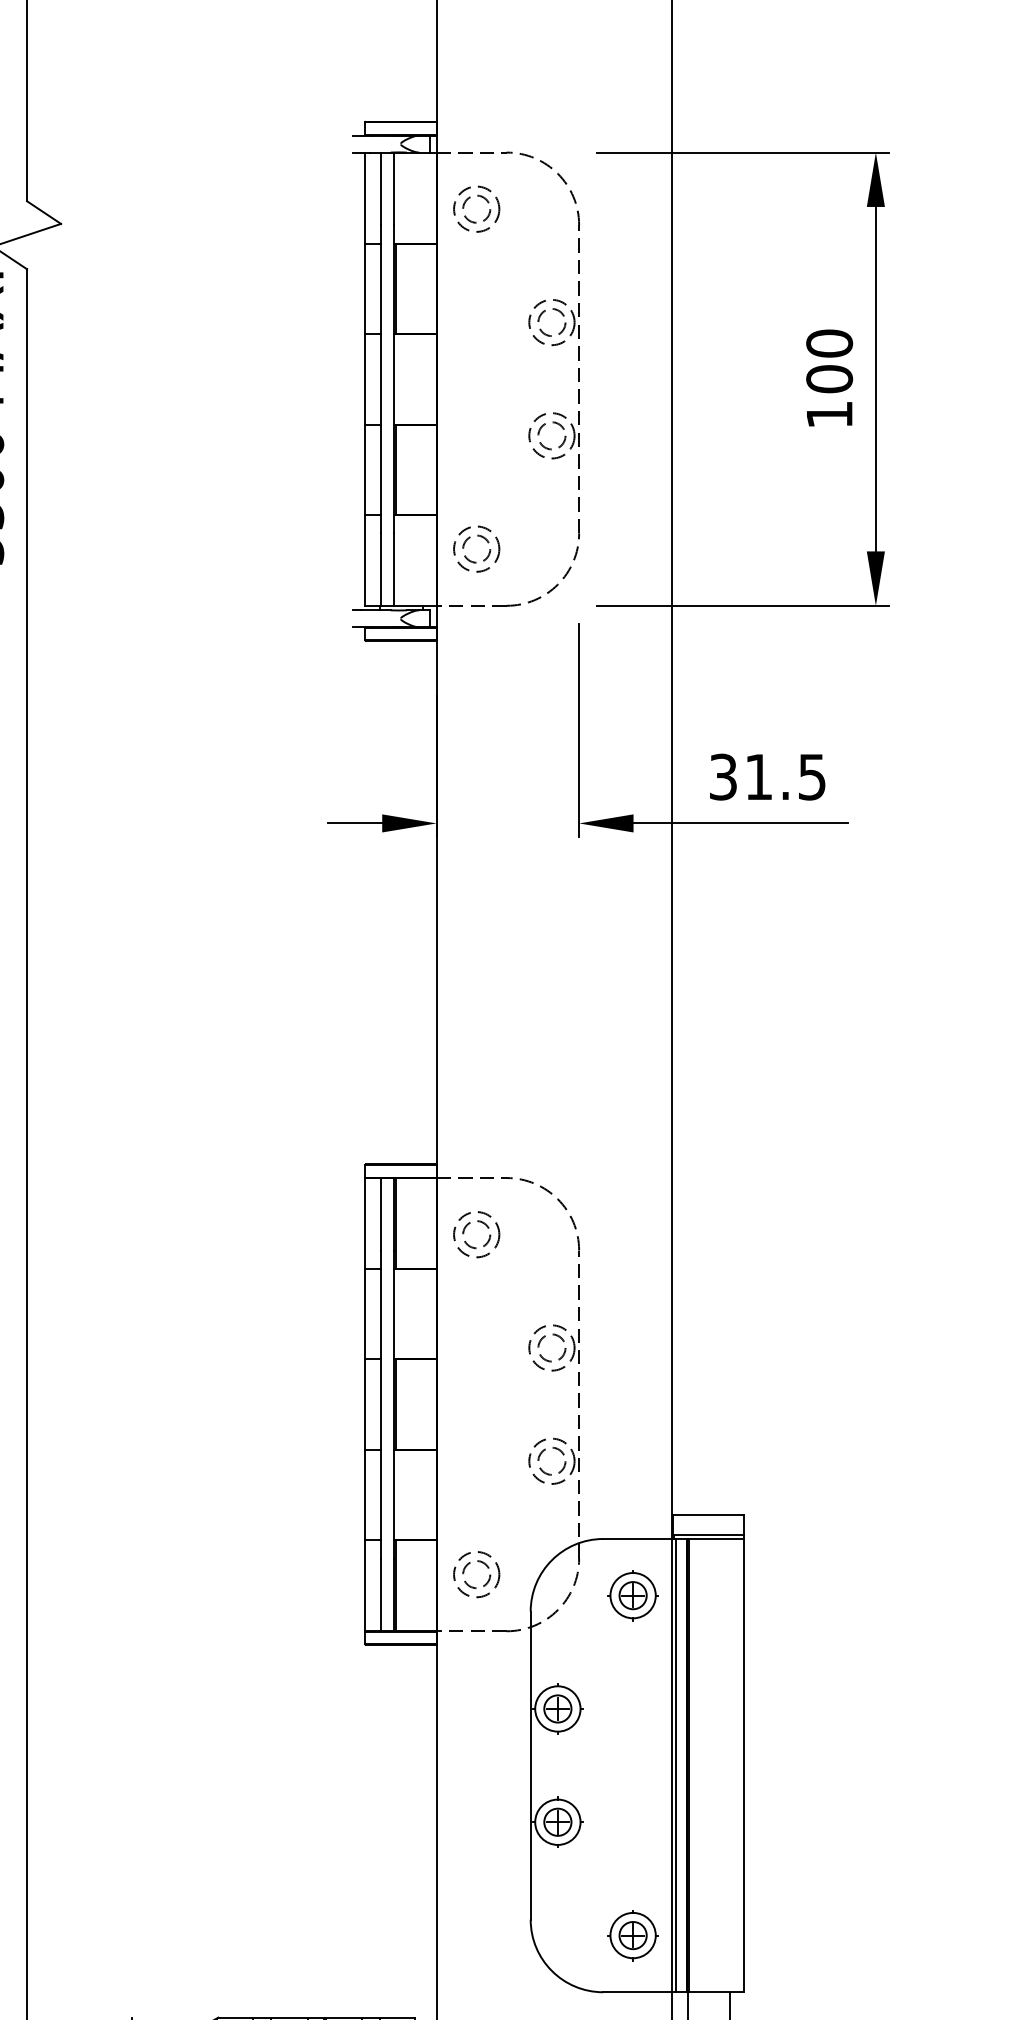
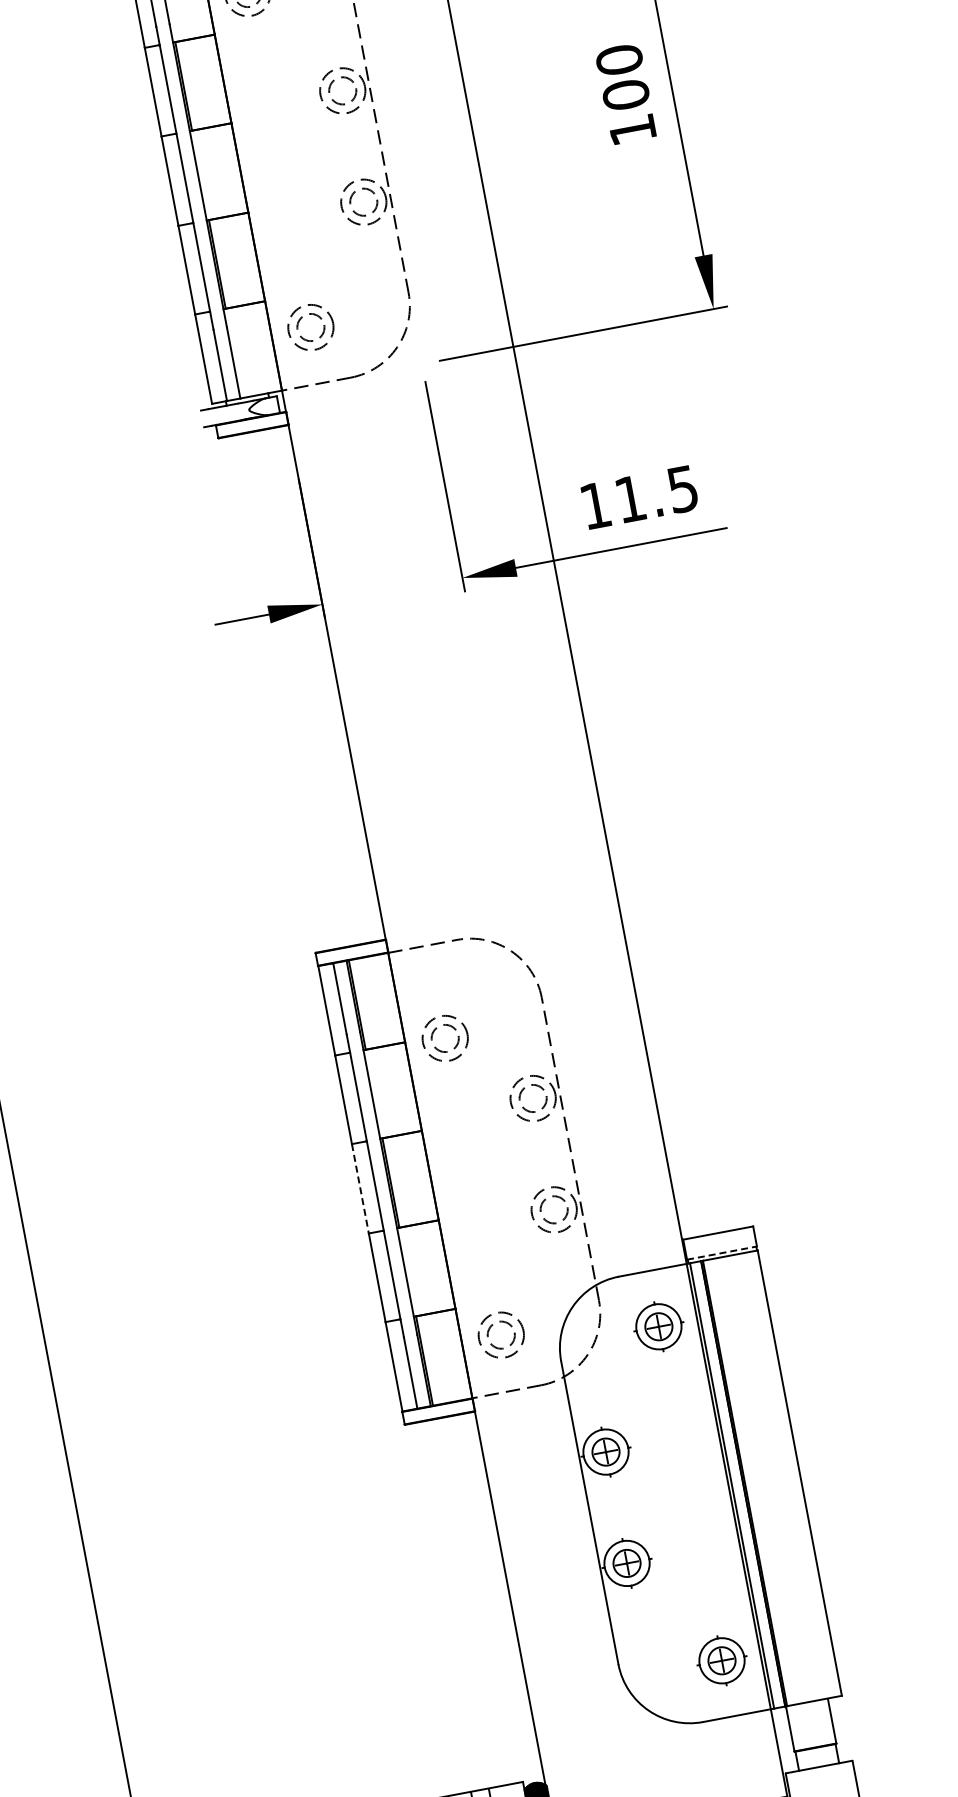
text: (723, 776) -> (595, 505), 31.5 -> 11.5
part: (468, 1225) -> (435, 1030), moved
line: (365, 1405) -> (360, 1189), solid -> dashed
line: (708, 1534) -> (721, 1252), solid -> dashed

